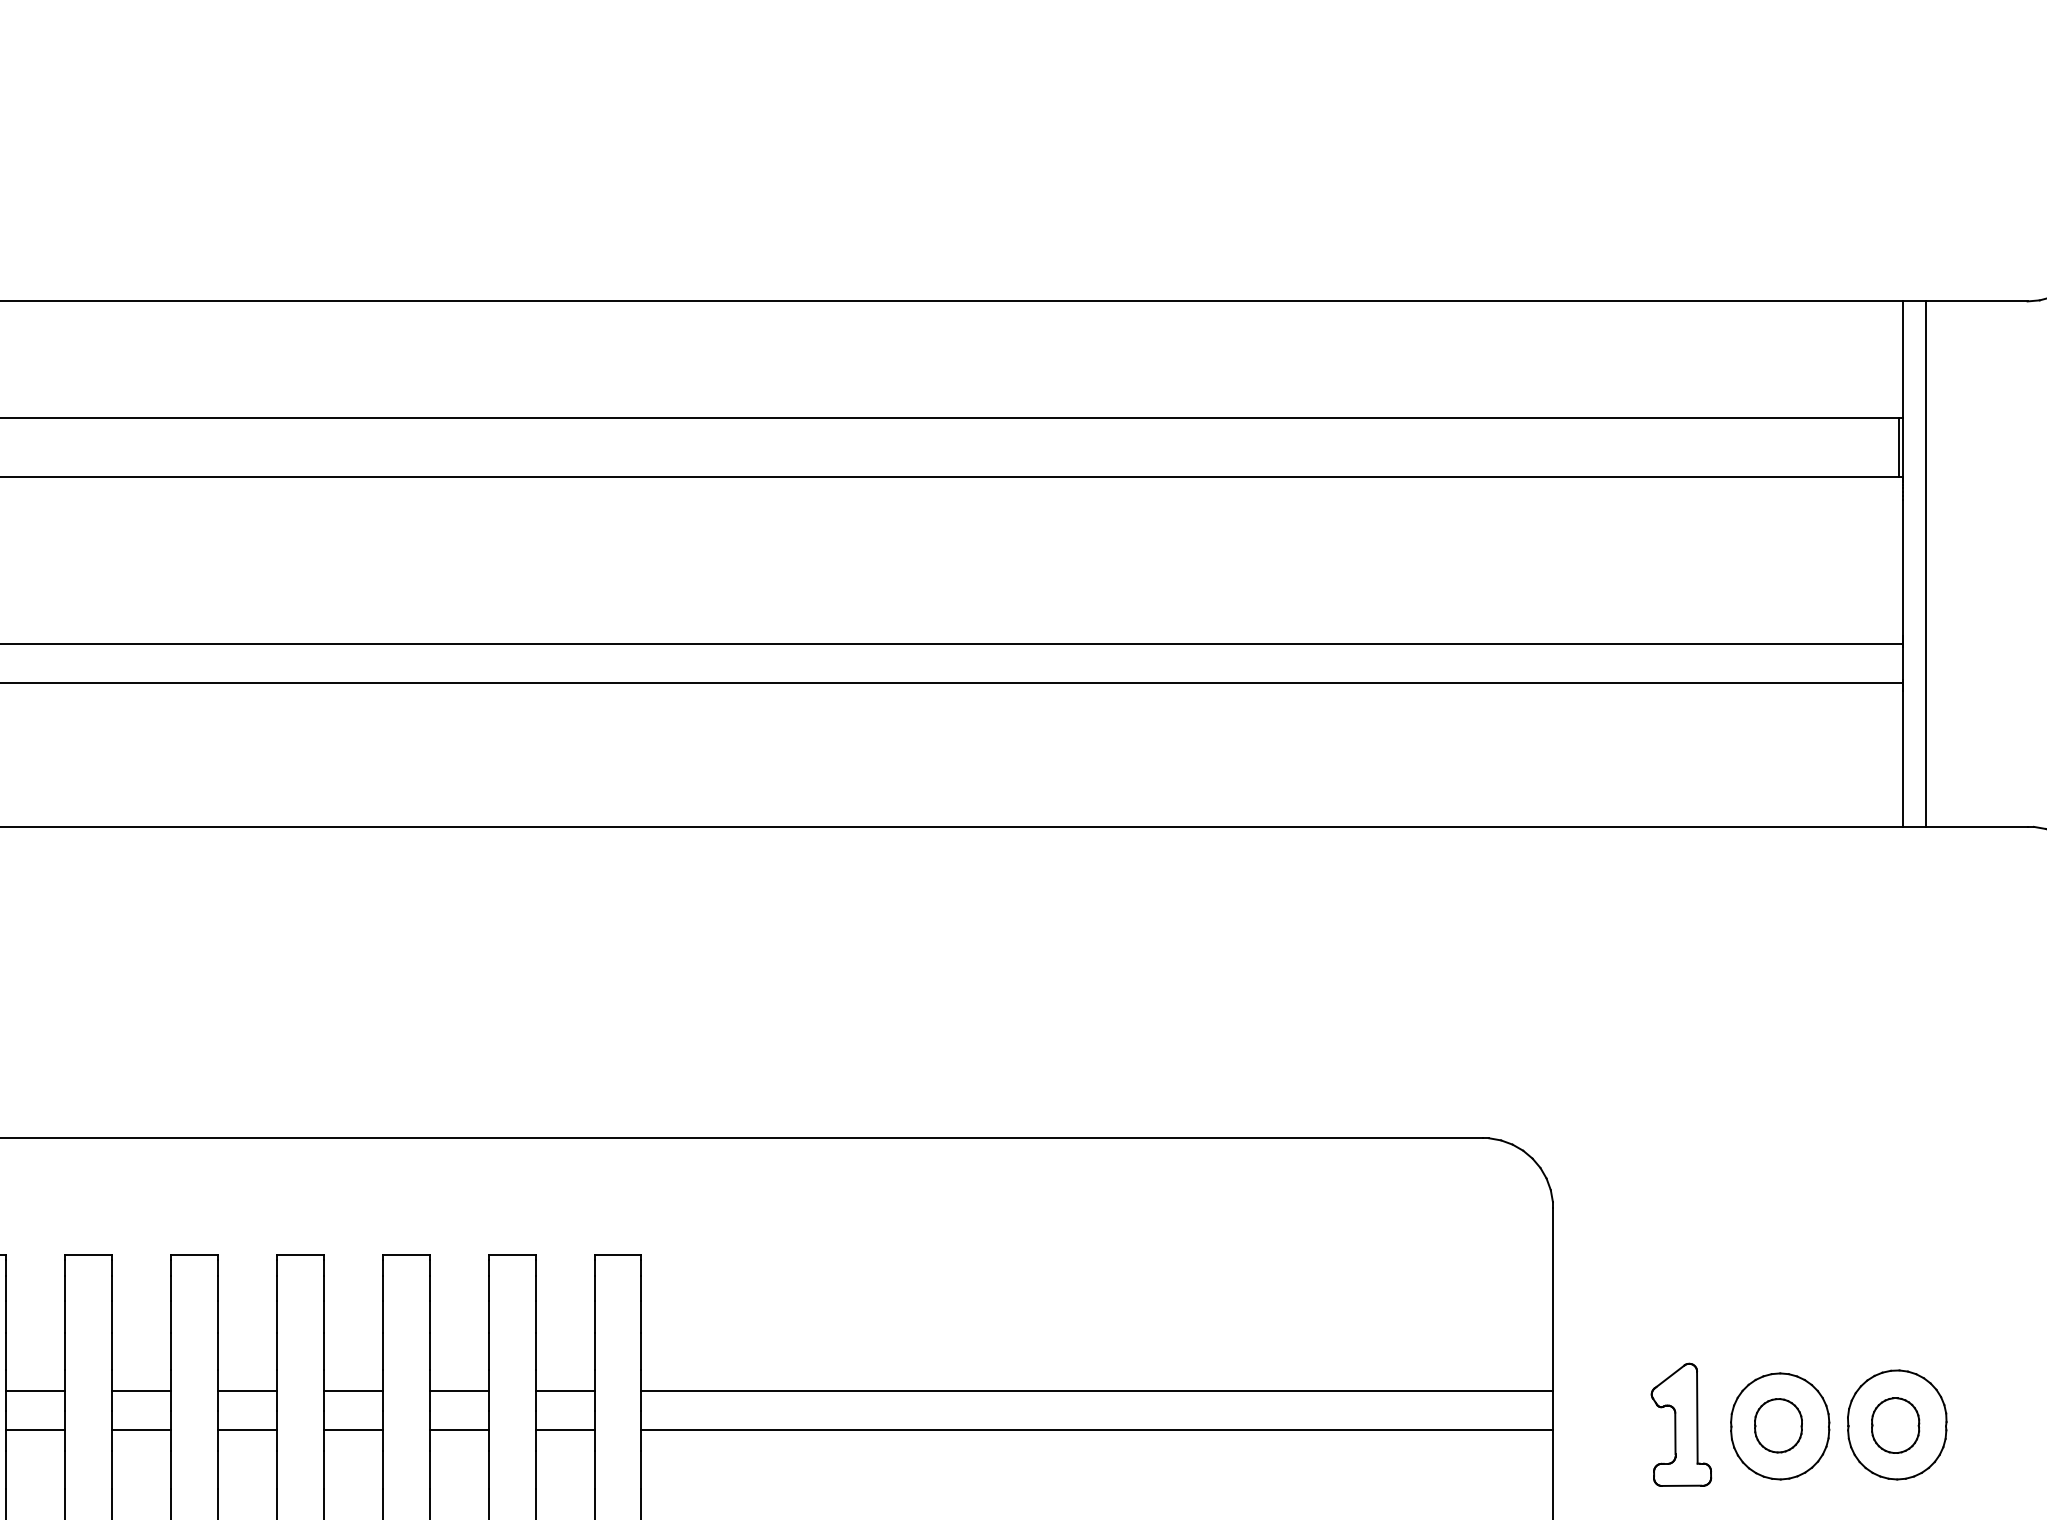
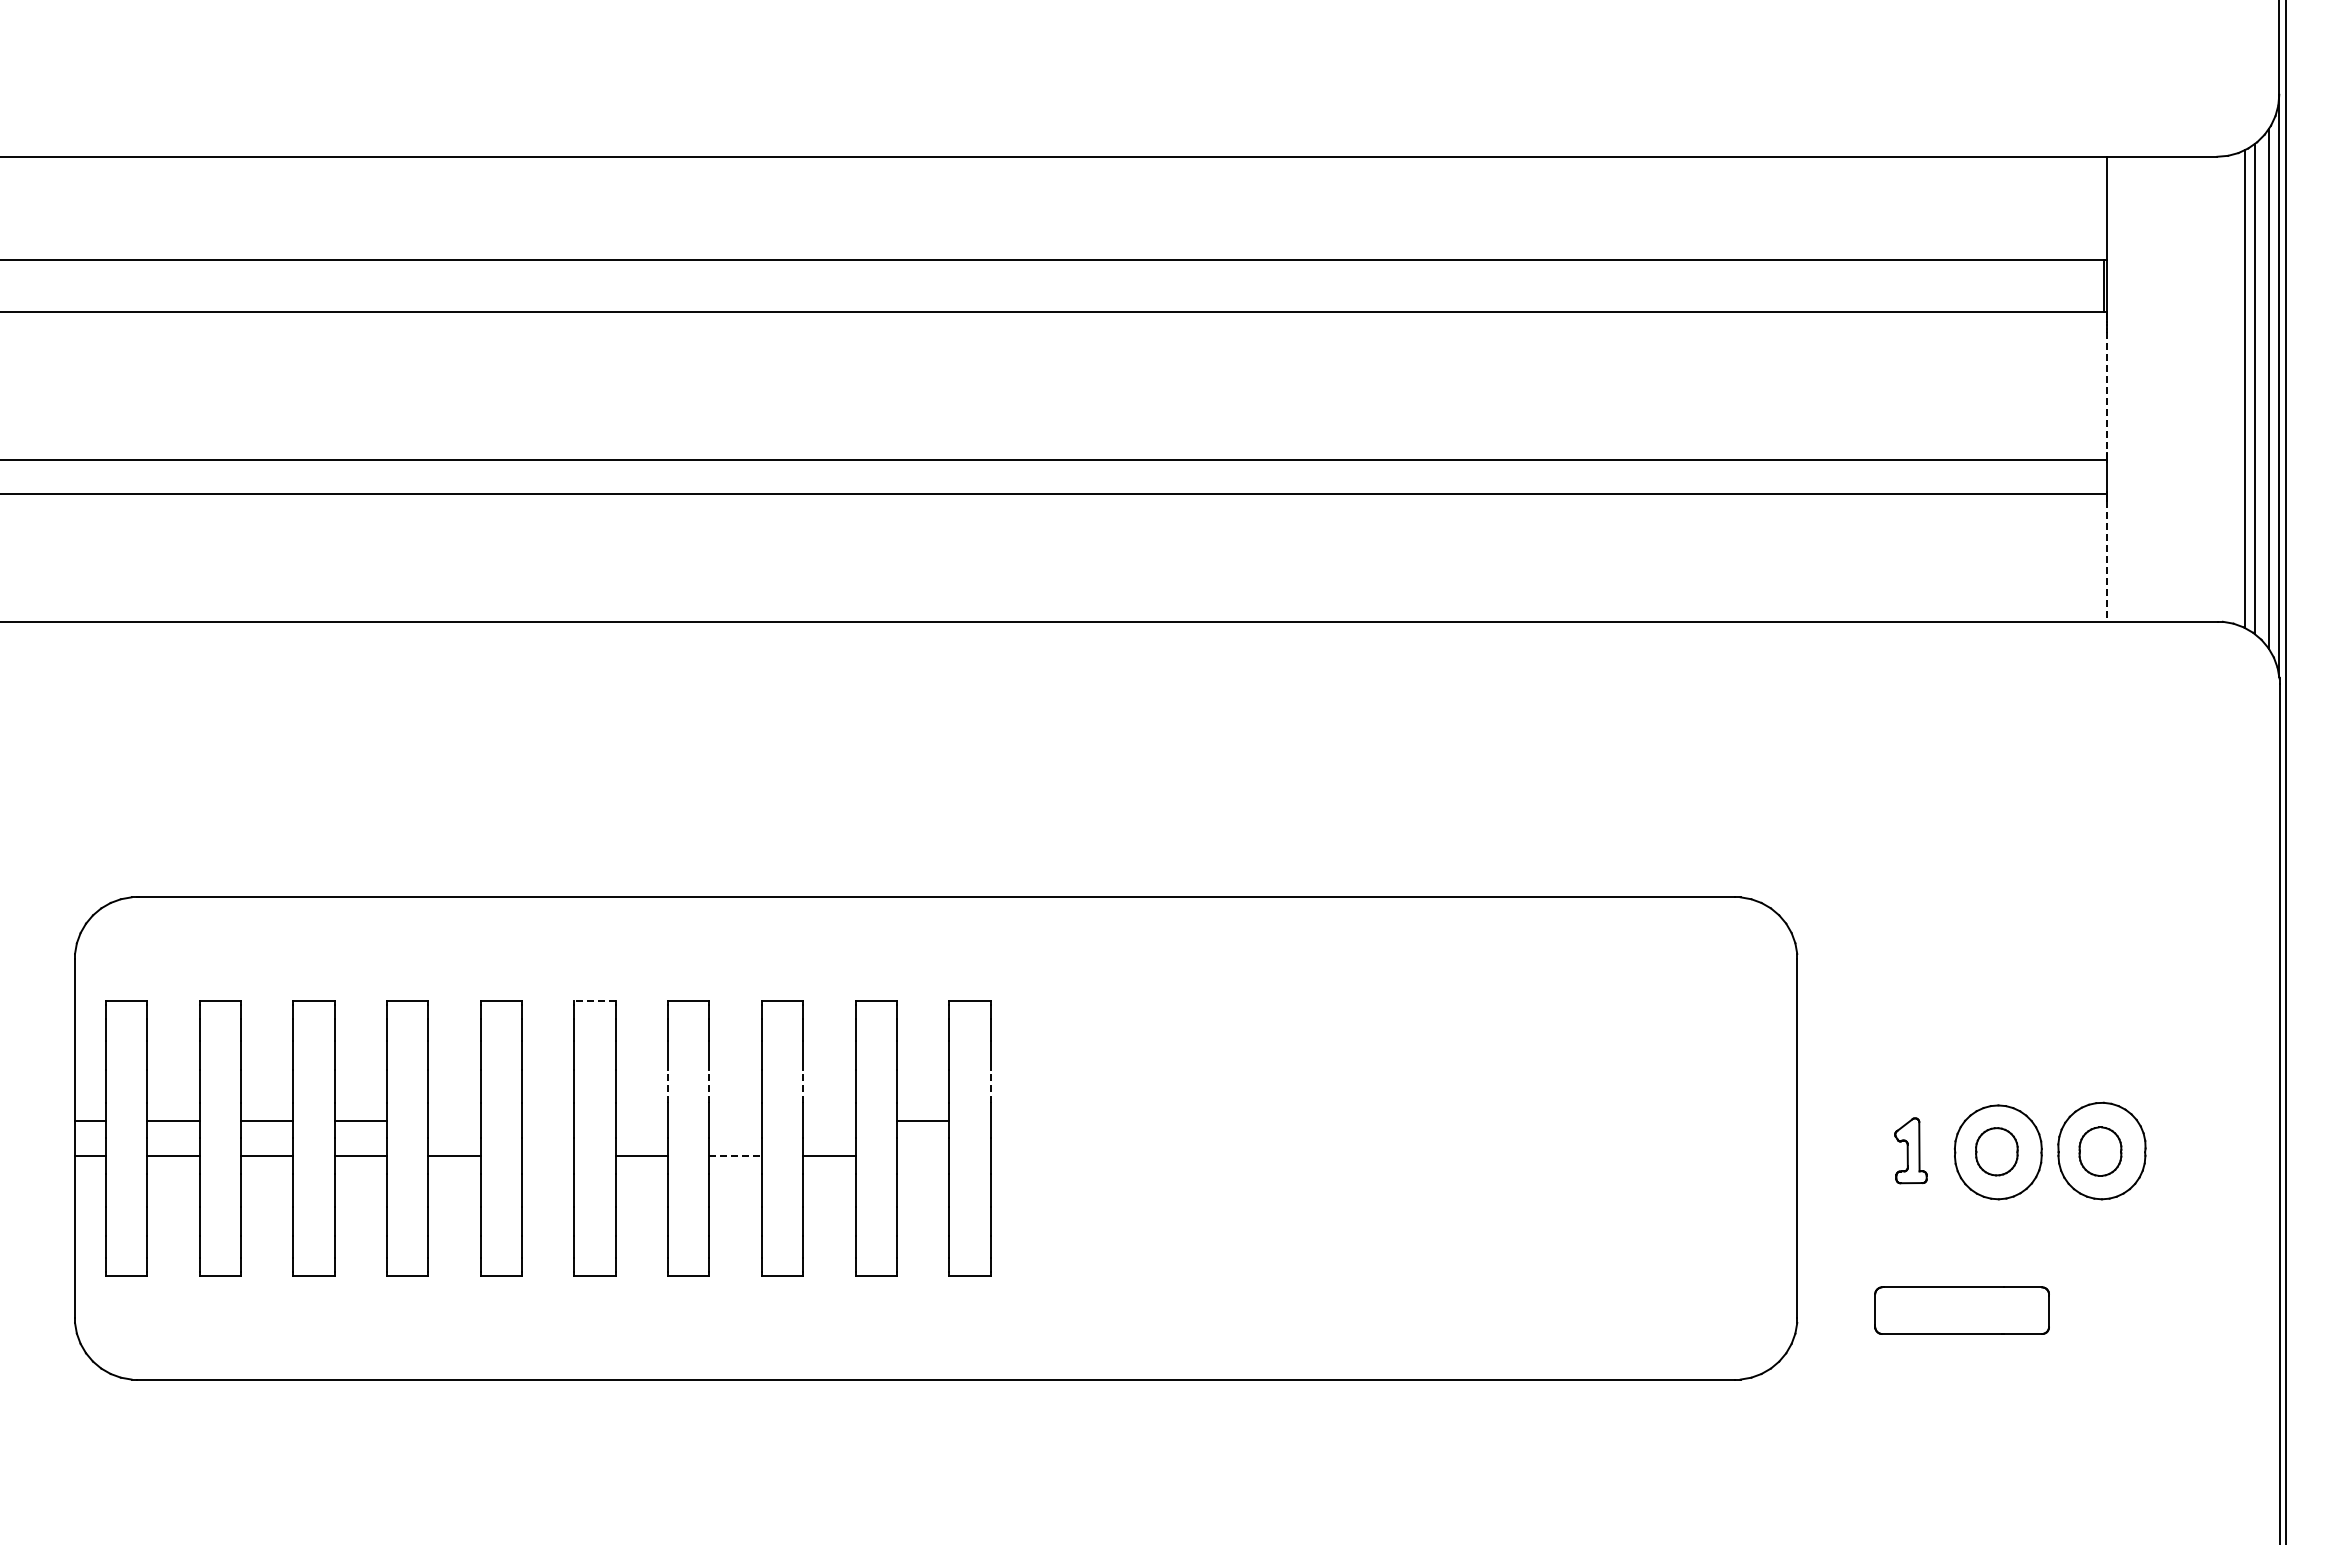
line: (1926, 563) -> (2127, 388), removed
line: (1903, 568) -> (2107, 393), solid -> dashed
line: (1903, 759) -> (2107, 562), solid -> dashed
line: (194, 1254) -> (595, 1000), solid -> dashed
line: (277, 1352) -> (668, 1086), solid -> dashed
line: (323, 1352) -> (709, 1086), solid -> dashed
line: (430, 1352) -> (803, 1086), solid -> dashed
line: (641, 1352) -> (990, 1086), solid -> dashed
line: (35, 1391) -> (454, 1121), removed
line: (141, 1391) -> (548, 1121), removed
line: (246, 1391) -> (641, 1121), removed
line: (353, 1391) -> (735, 1121), removed
line: (459, 1391) -> (829, 1121), removed
line: (1096, 1391) -> (1393, 1121), removed
part: (1680, 1424) -> (1910, 1150), size x0.6
line: (141, 1429) -> (548, 1155), removed
line: (354, 1429) -> (736, 1155), solid -> dashed
line: (564, 1429) -> (922, 1155), removed
line: (1096, 1429) -> (1393, 1155), removed

